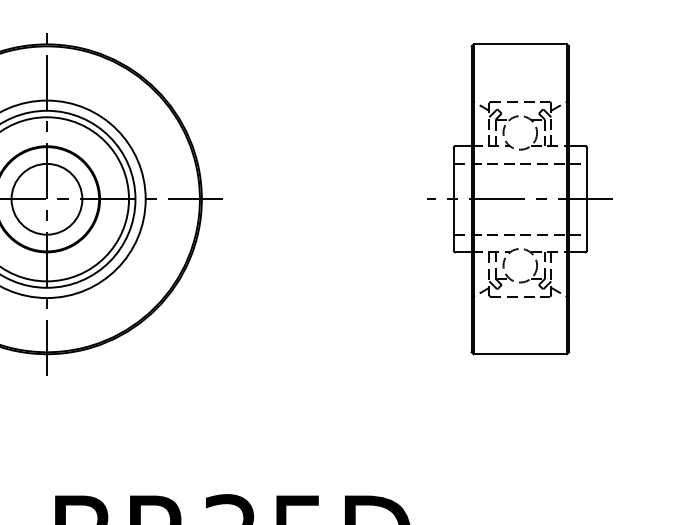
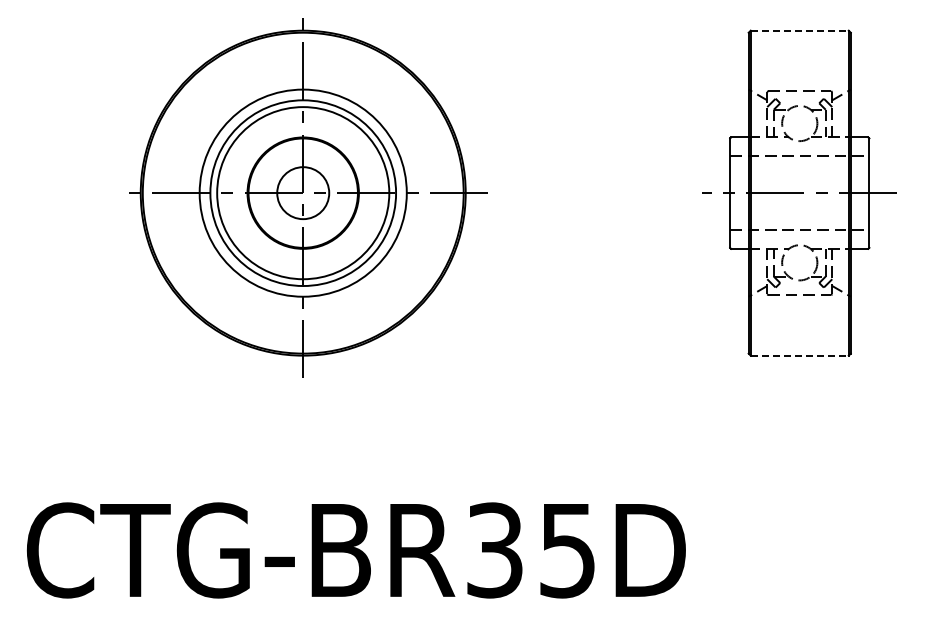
line: (521, 44) -> (800, 30), solid -> dashed
circle: (47, 199) -> (303, 193), size x0.7
line: (521, 354) -> (800, 355), solid -> dashed

